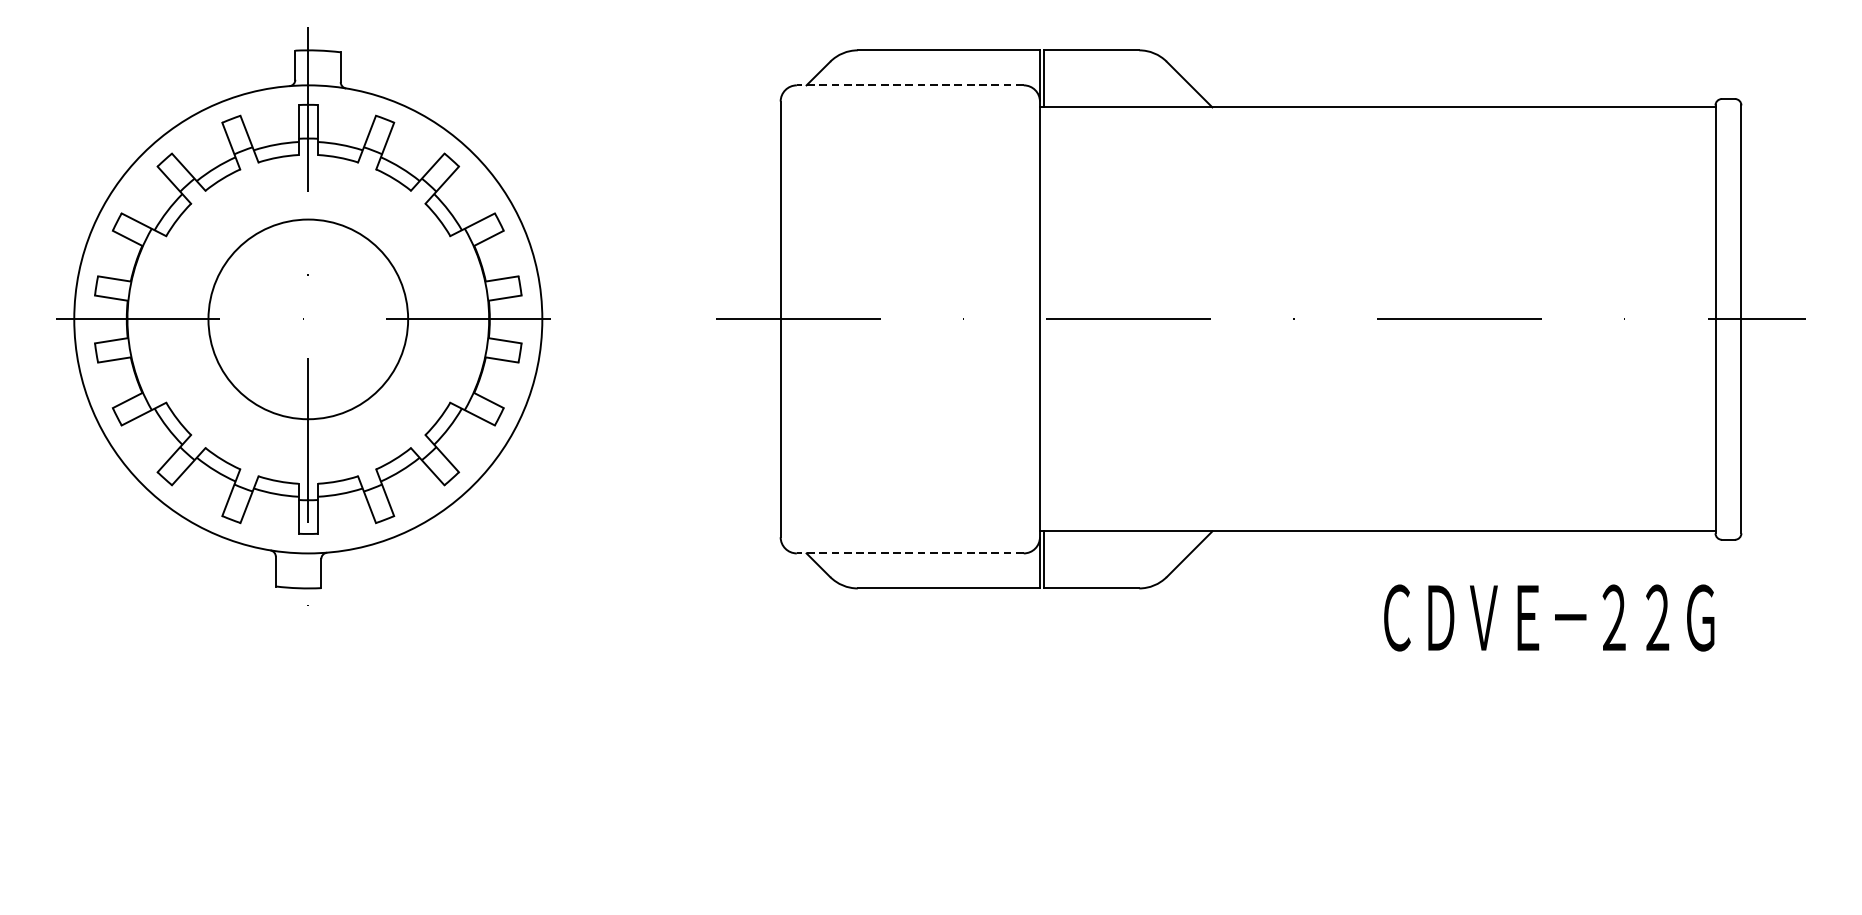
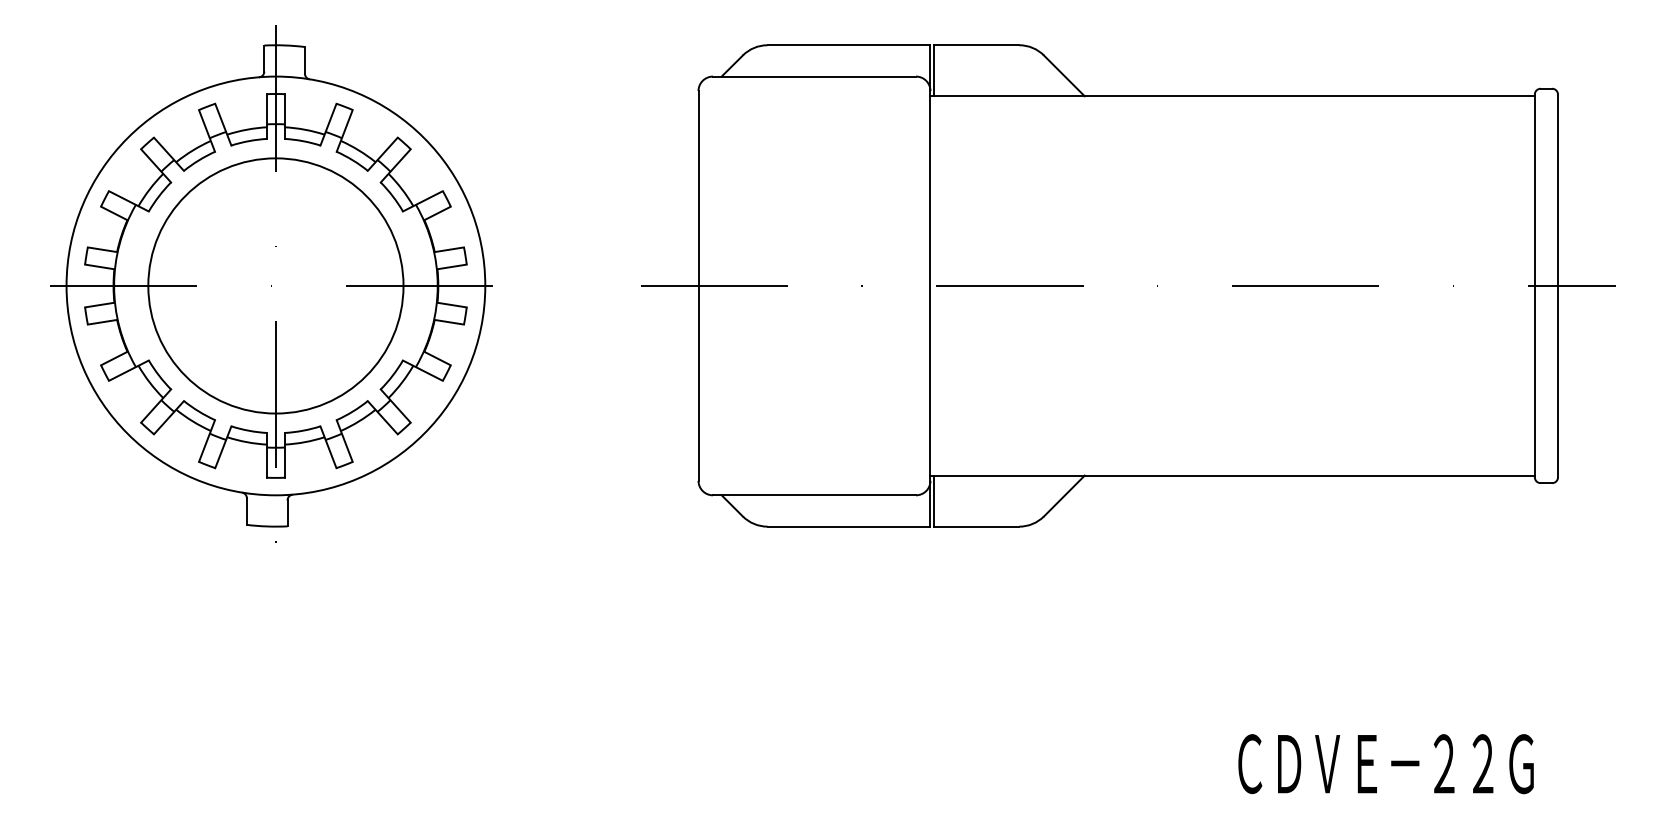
line: (909, 85) -> (813, 76), dashed -> solid
circle: (307, 318) -> (275, 285), size x1.43
line: (909, 553) -> (813, 495), dashed -> solid
text: (1548, 618) -> (1385, 764), moved

